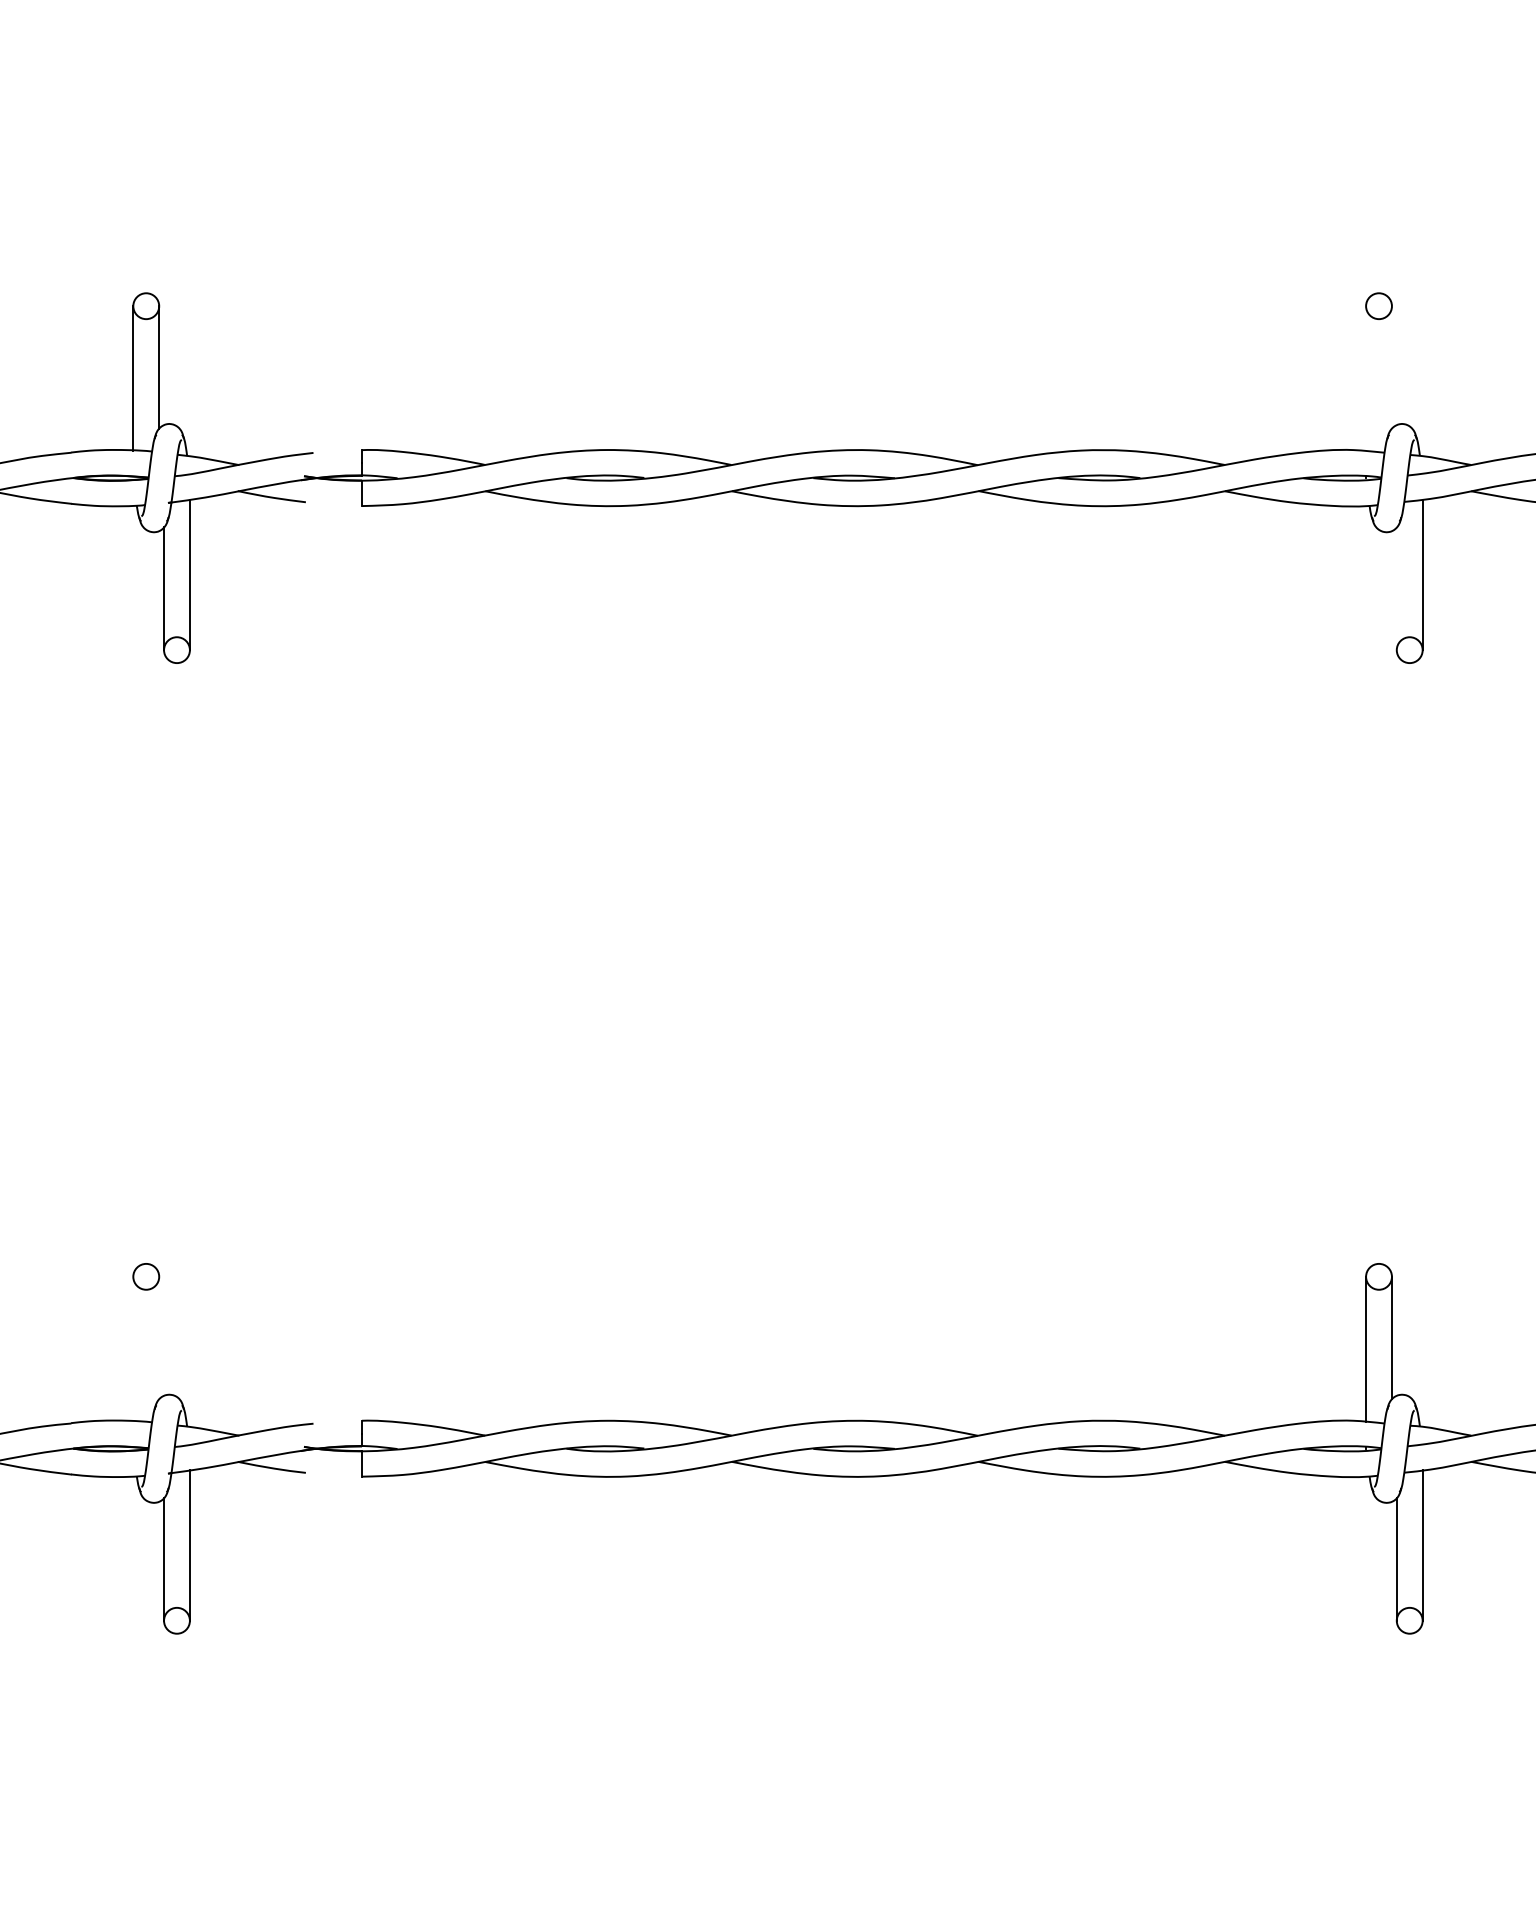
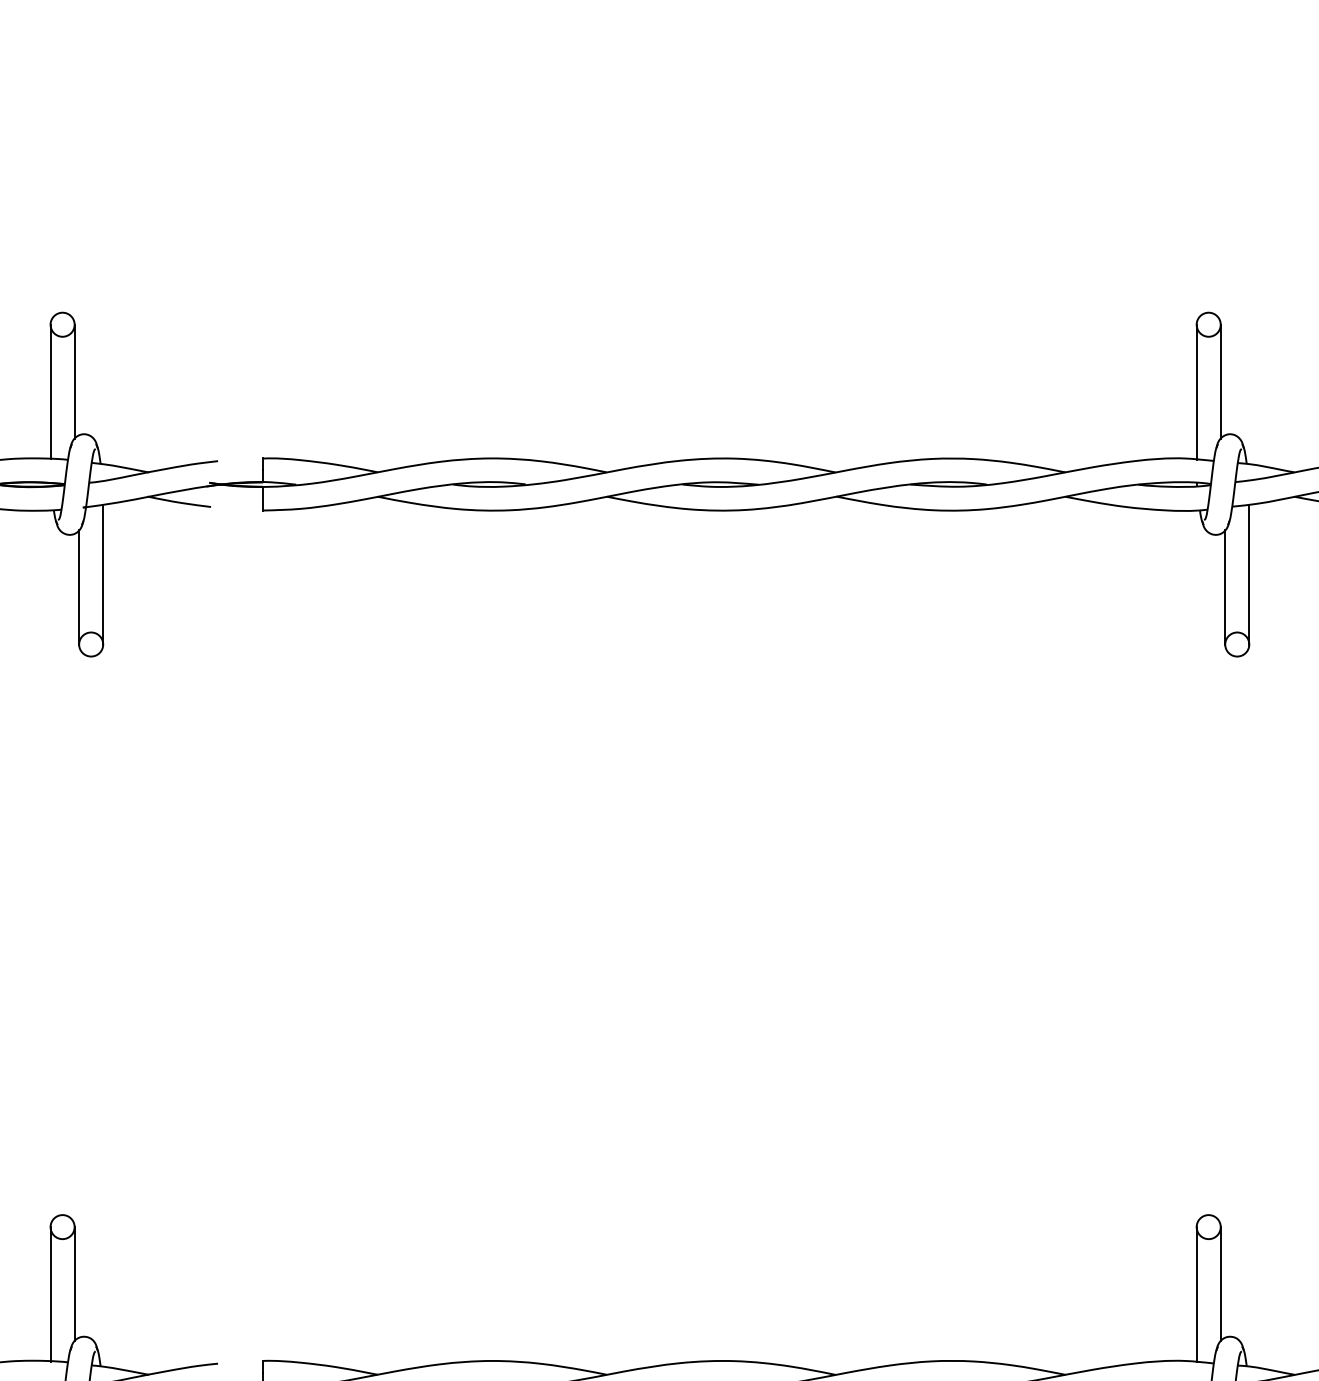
line: (1391, 367) -> (1220, 381), added
line: (1366, 378) -> (1197, 391), added
line: (1396, 588) -> (1224, 587), added
line: (159, 1337) -> (74, 1283), added
line: (133, 1348) -> (50, 1293), added

